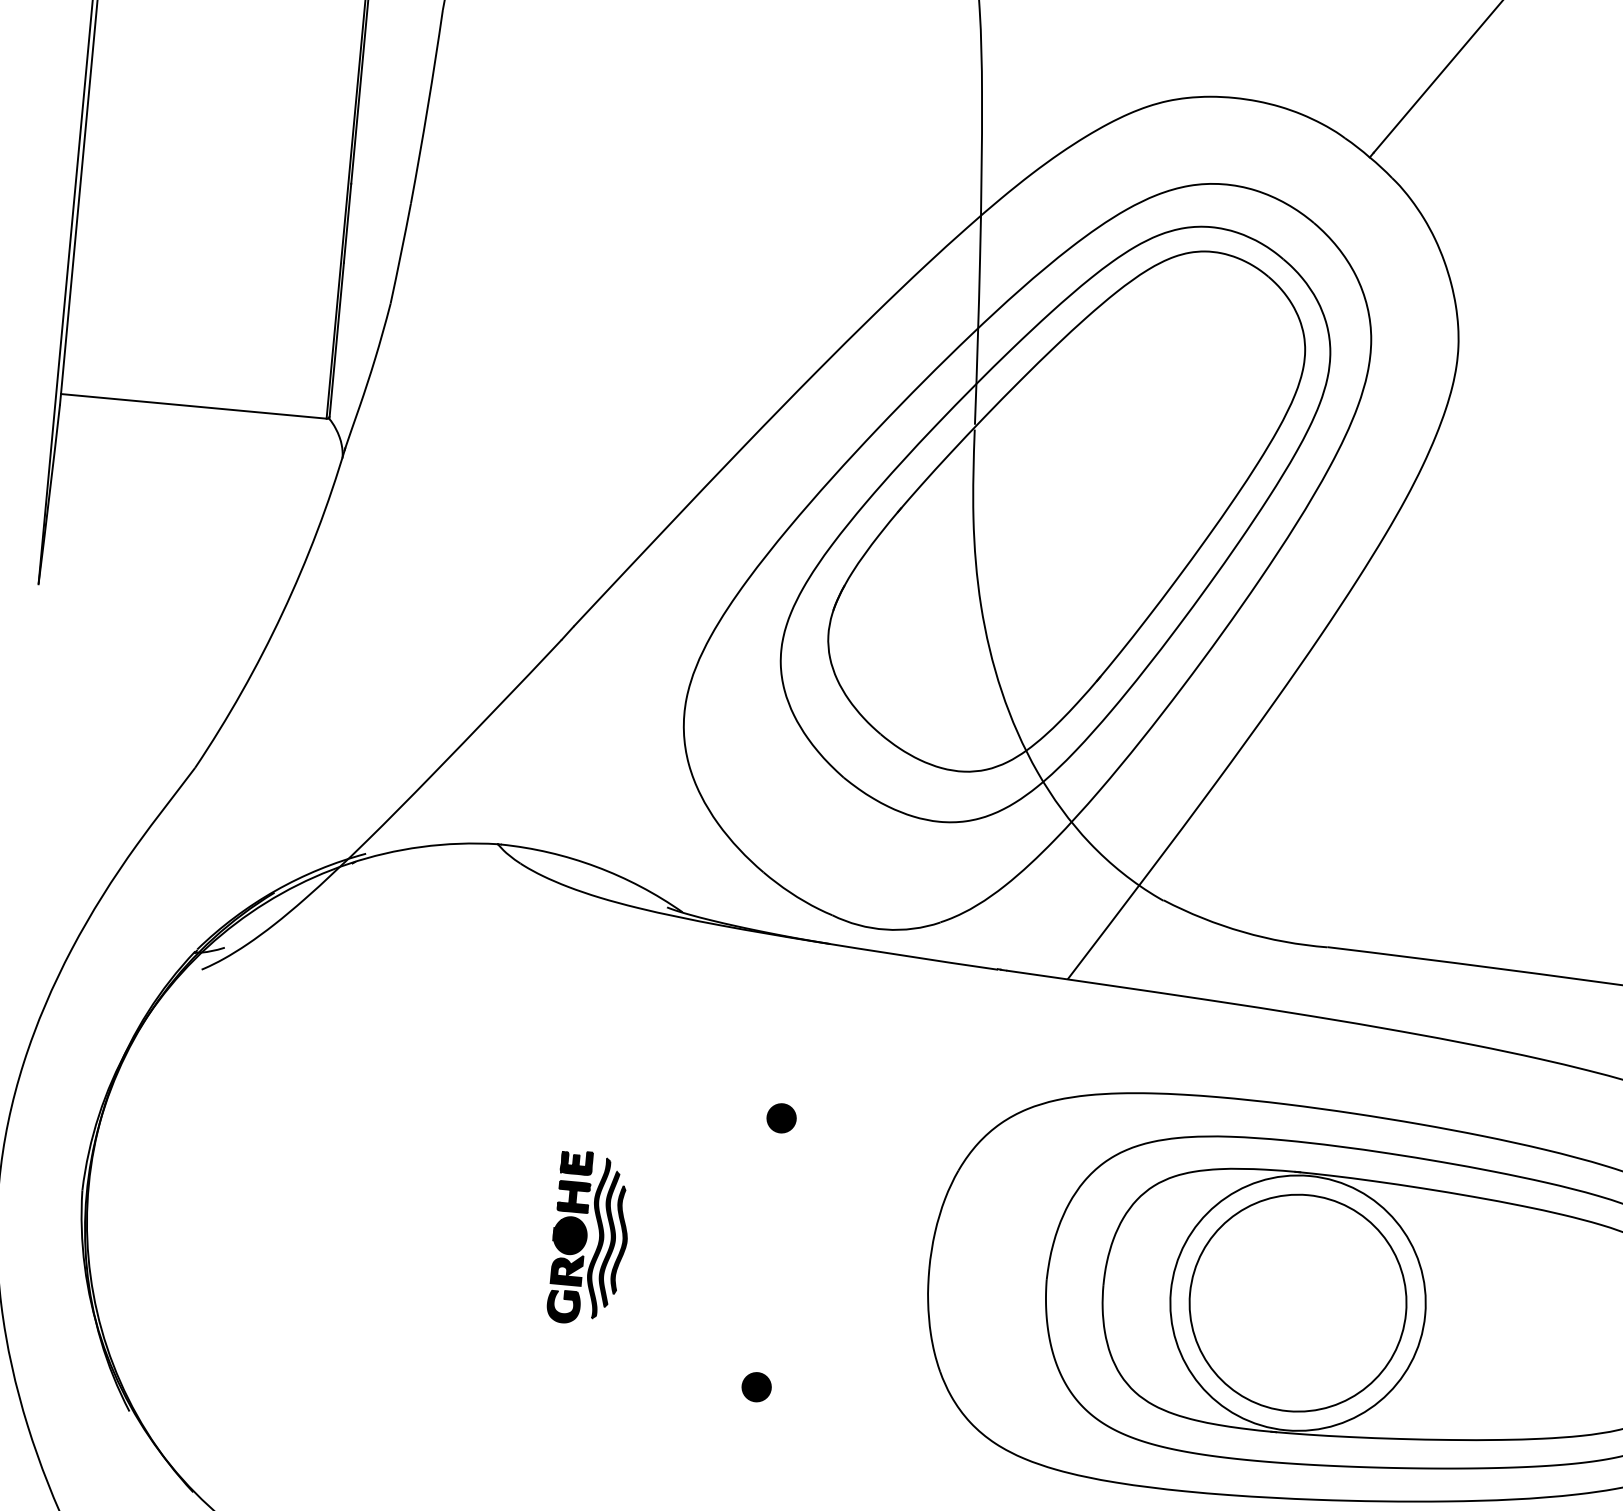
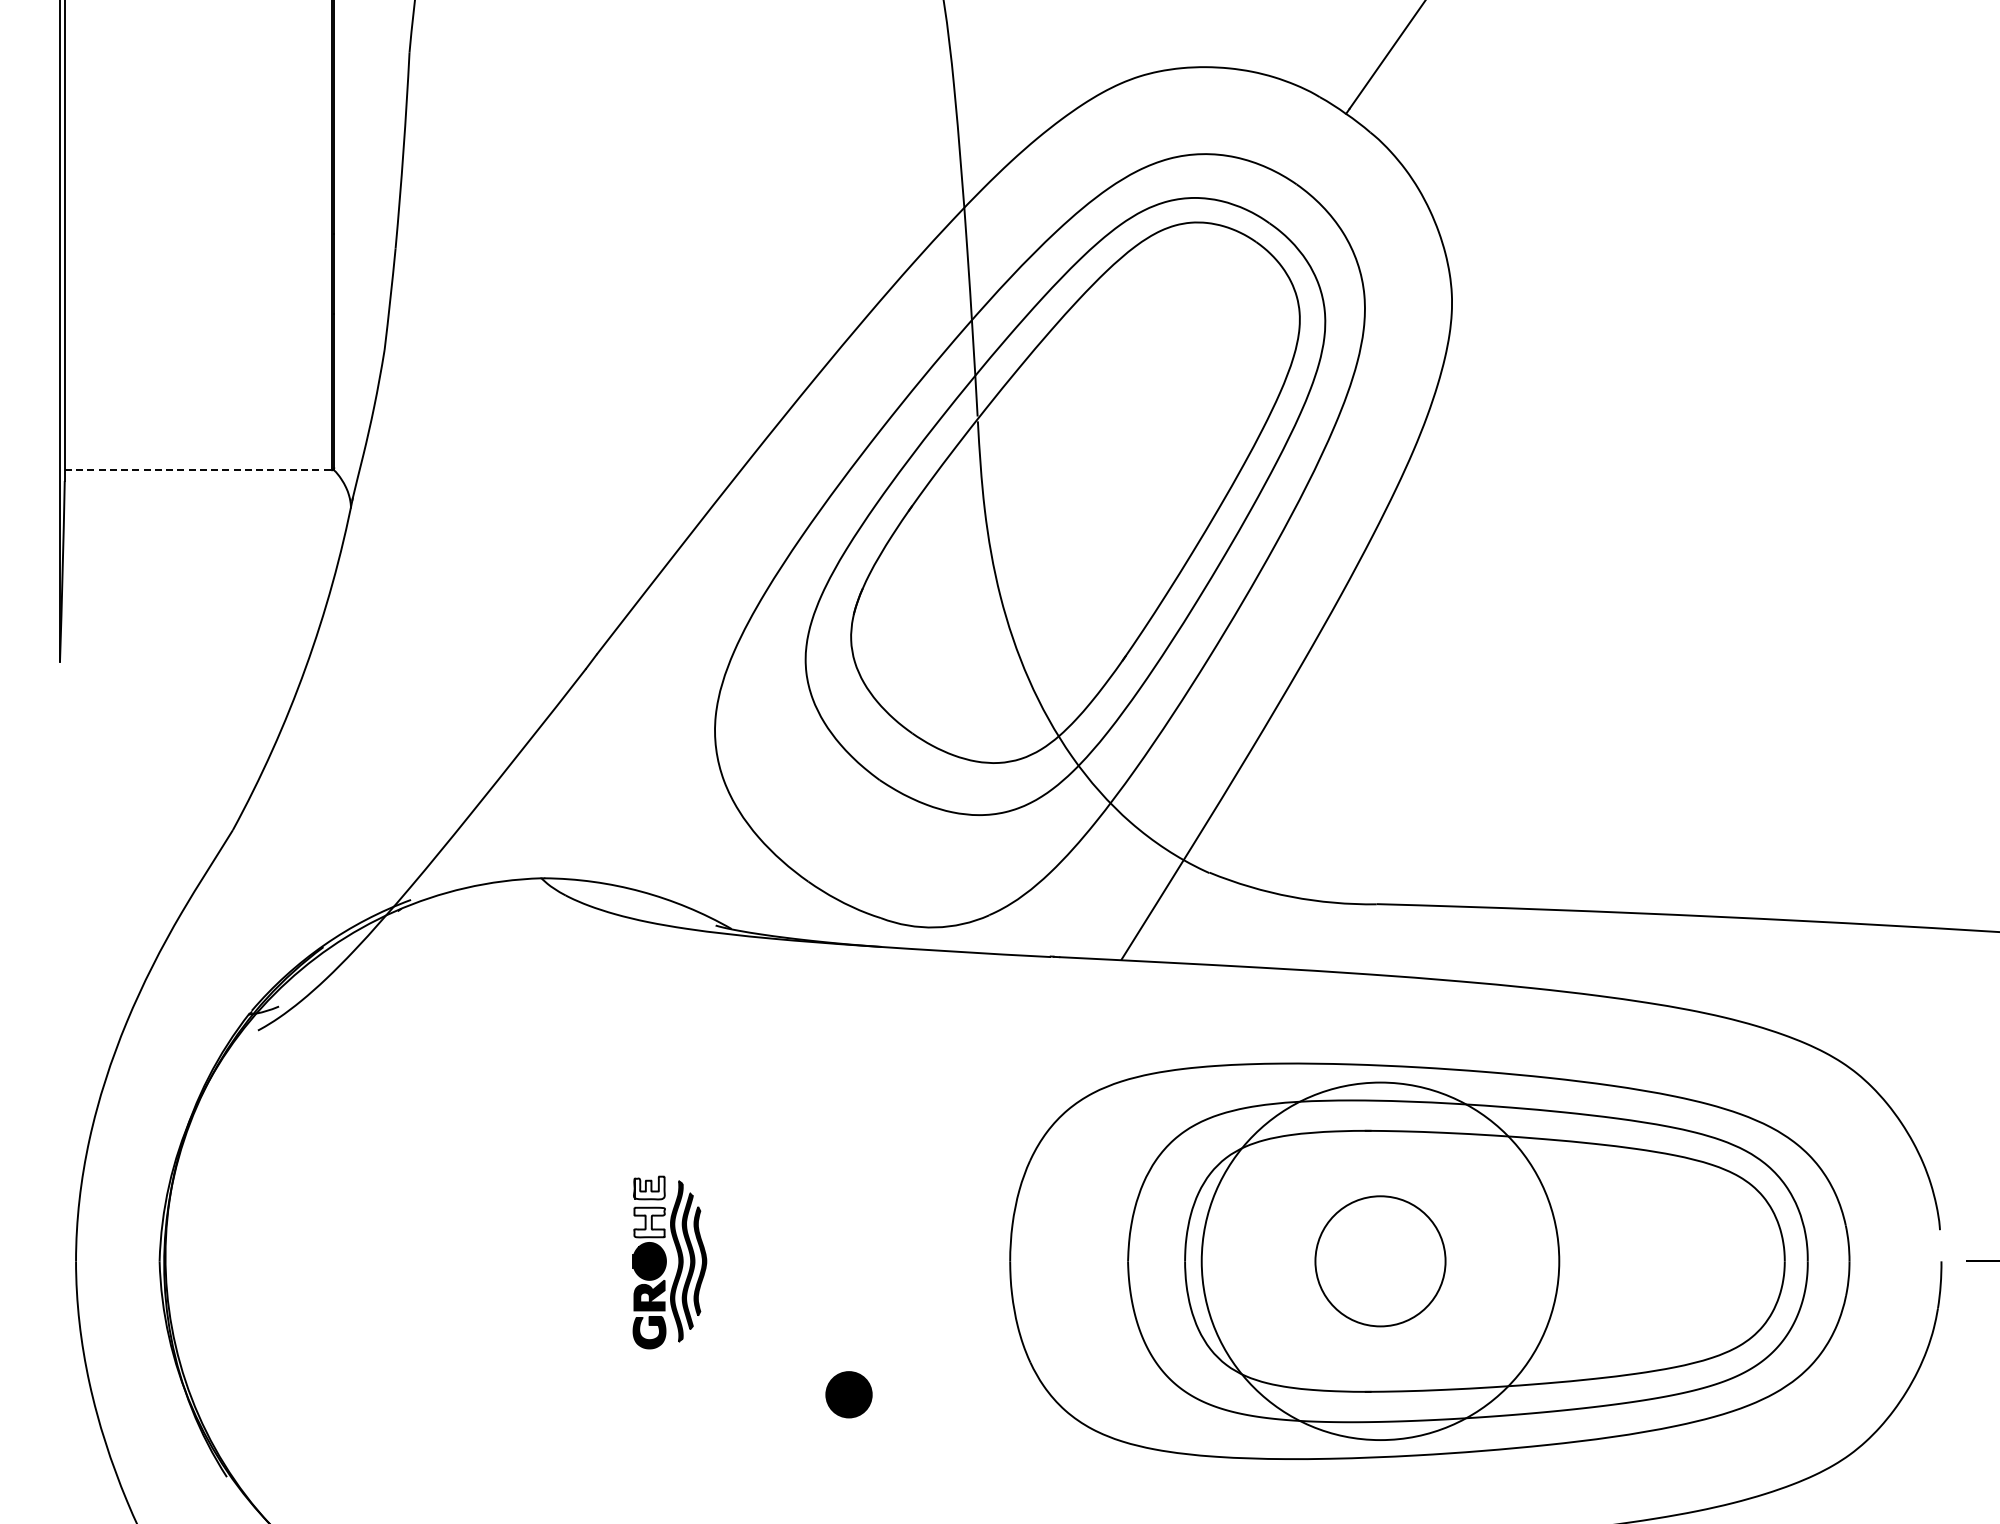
line: (194, 406) -> (198, 470), solid -> dashed
part: (781, 1118) -> (849, 1125), removed
fill: (577, 1162) -> (649, 1187), removed
fill: (573, 1196) -> (649, 1222), removed
circle: (1298, 1302) -> (1380, 1260), size x0.6
circle: (1298, 1303) -> (1380, 1261), size x1.4
part: (756, 1387) -> (849, 1395), size x1.6

